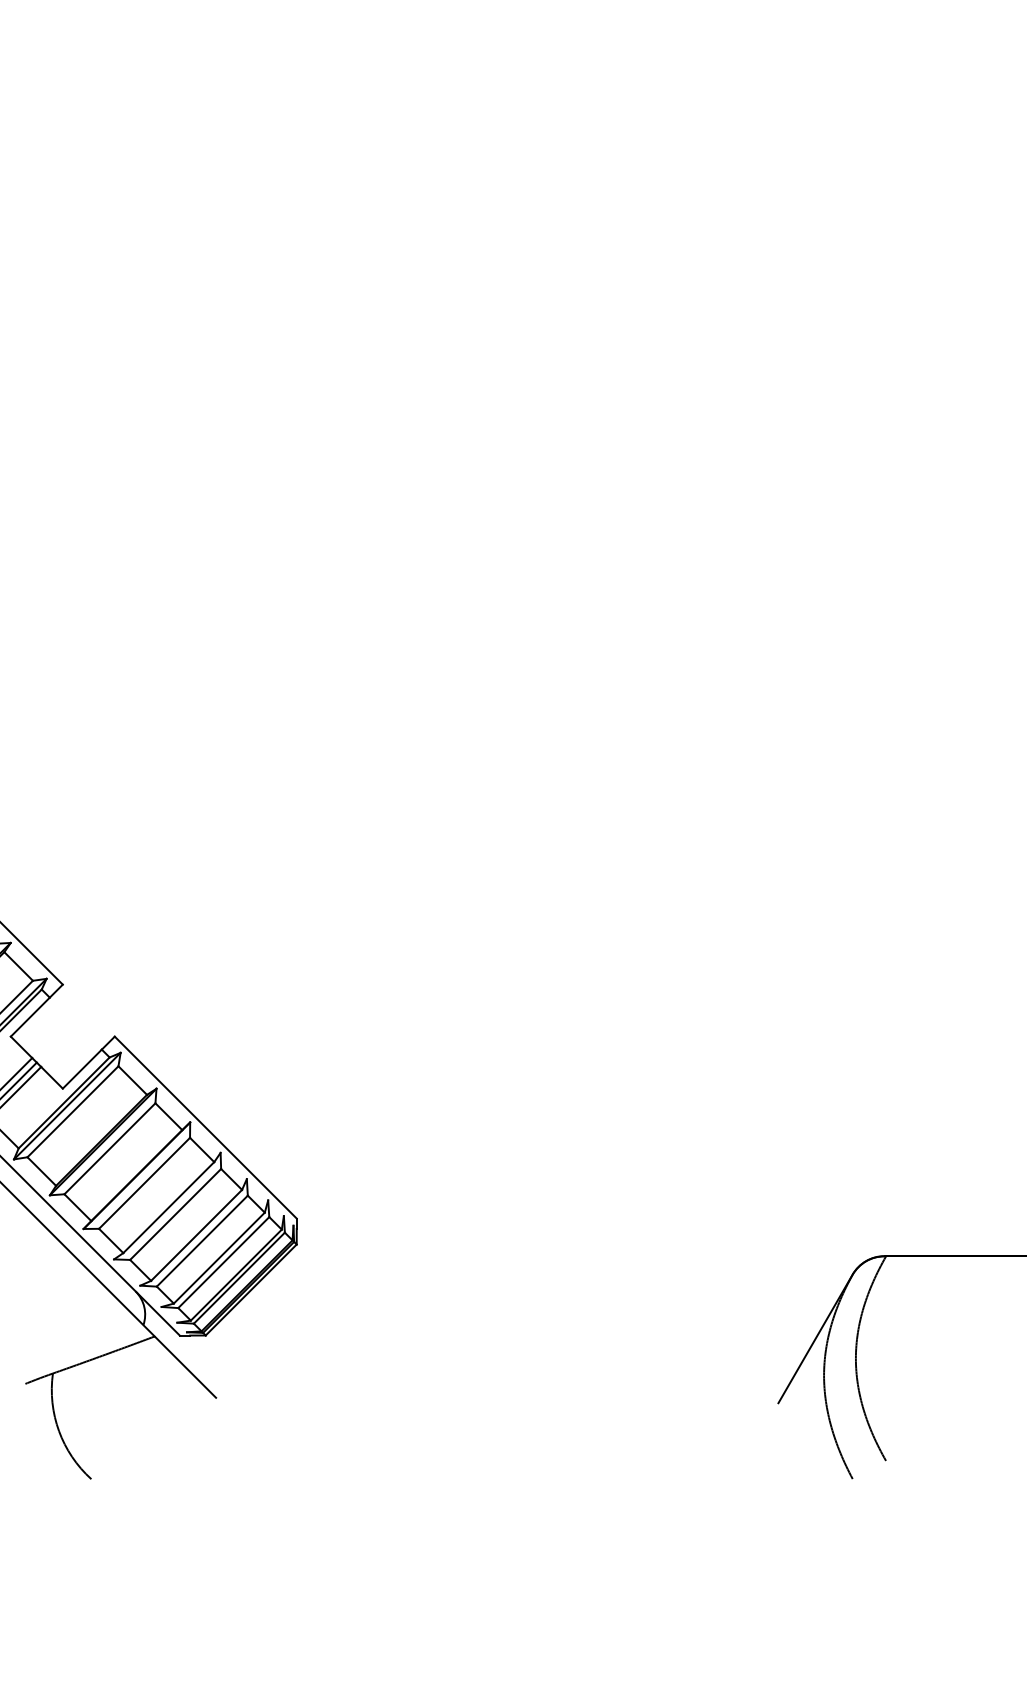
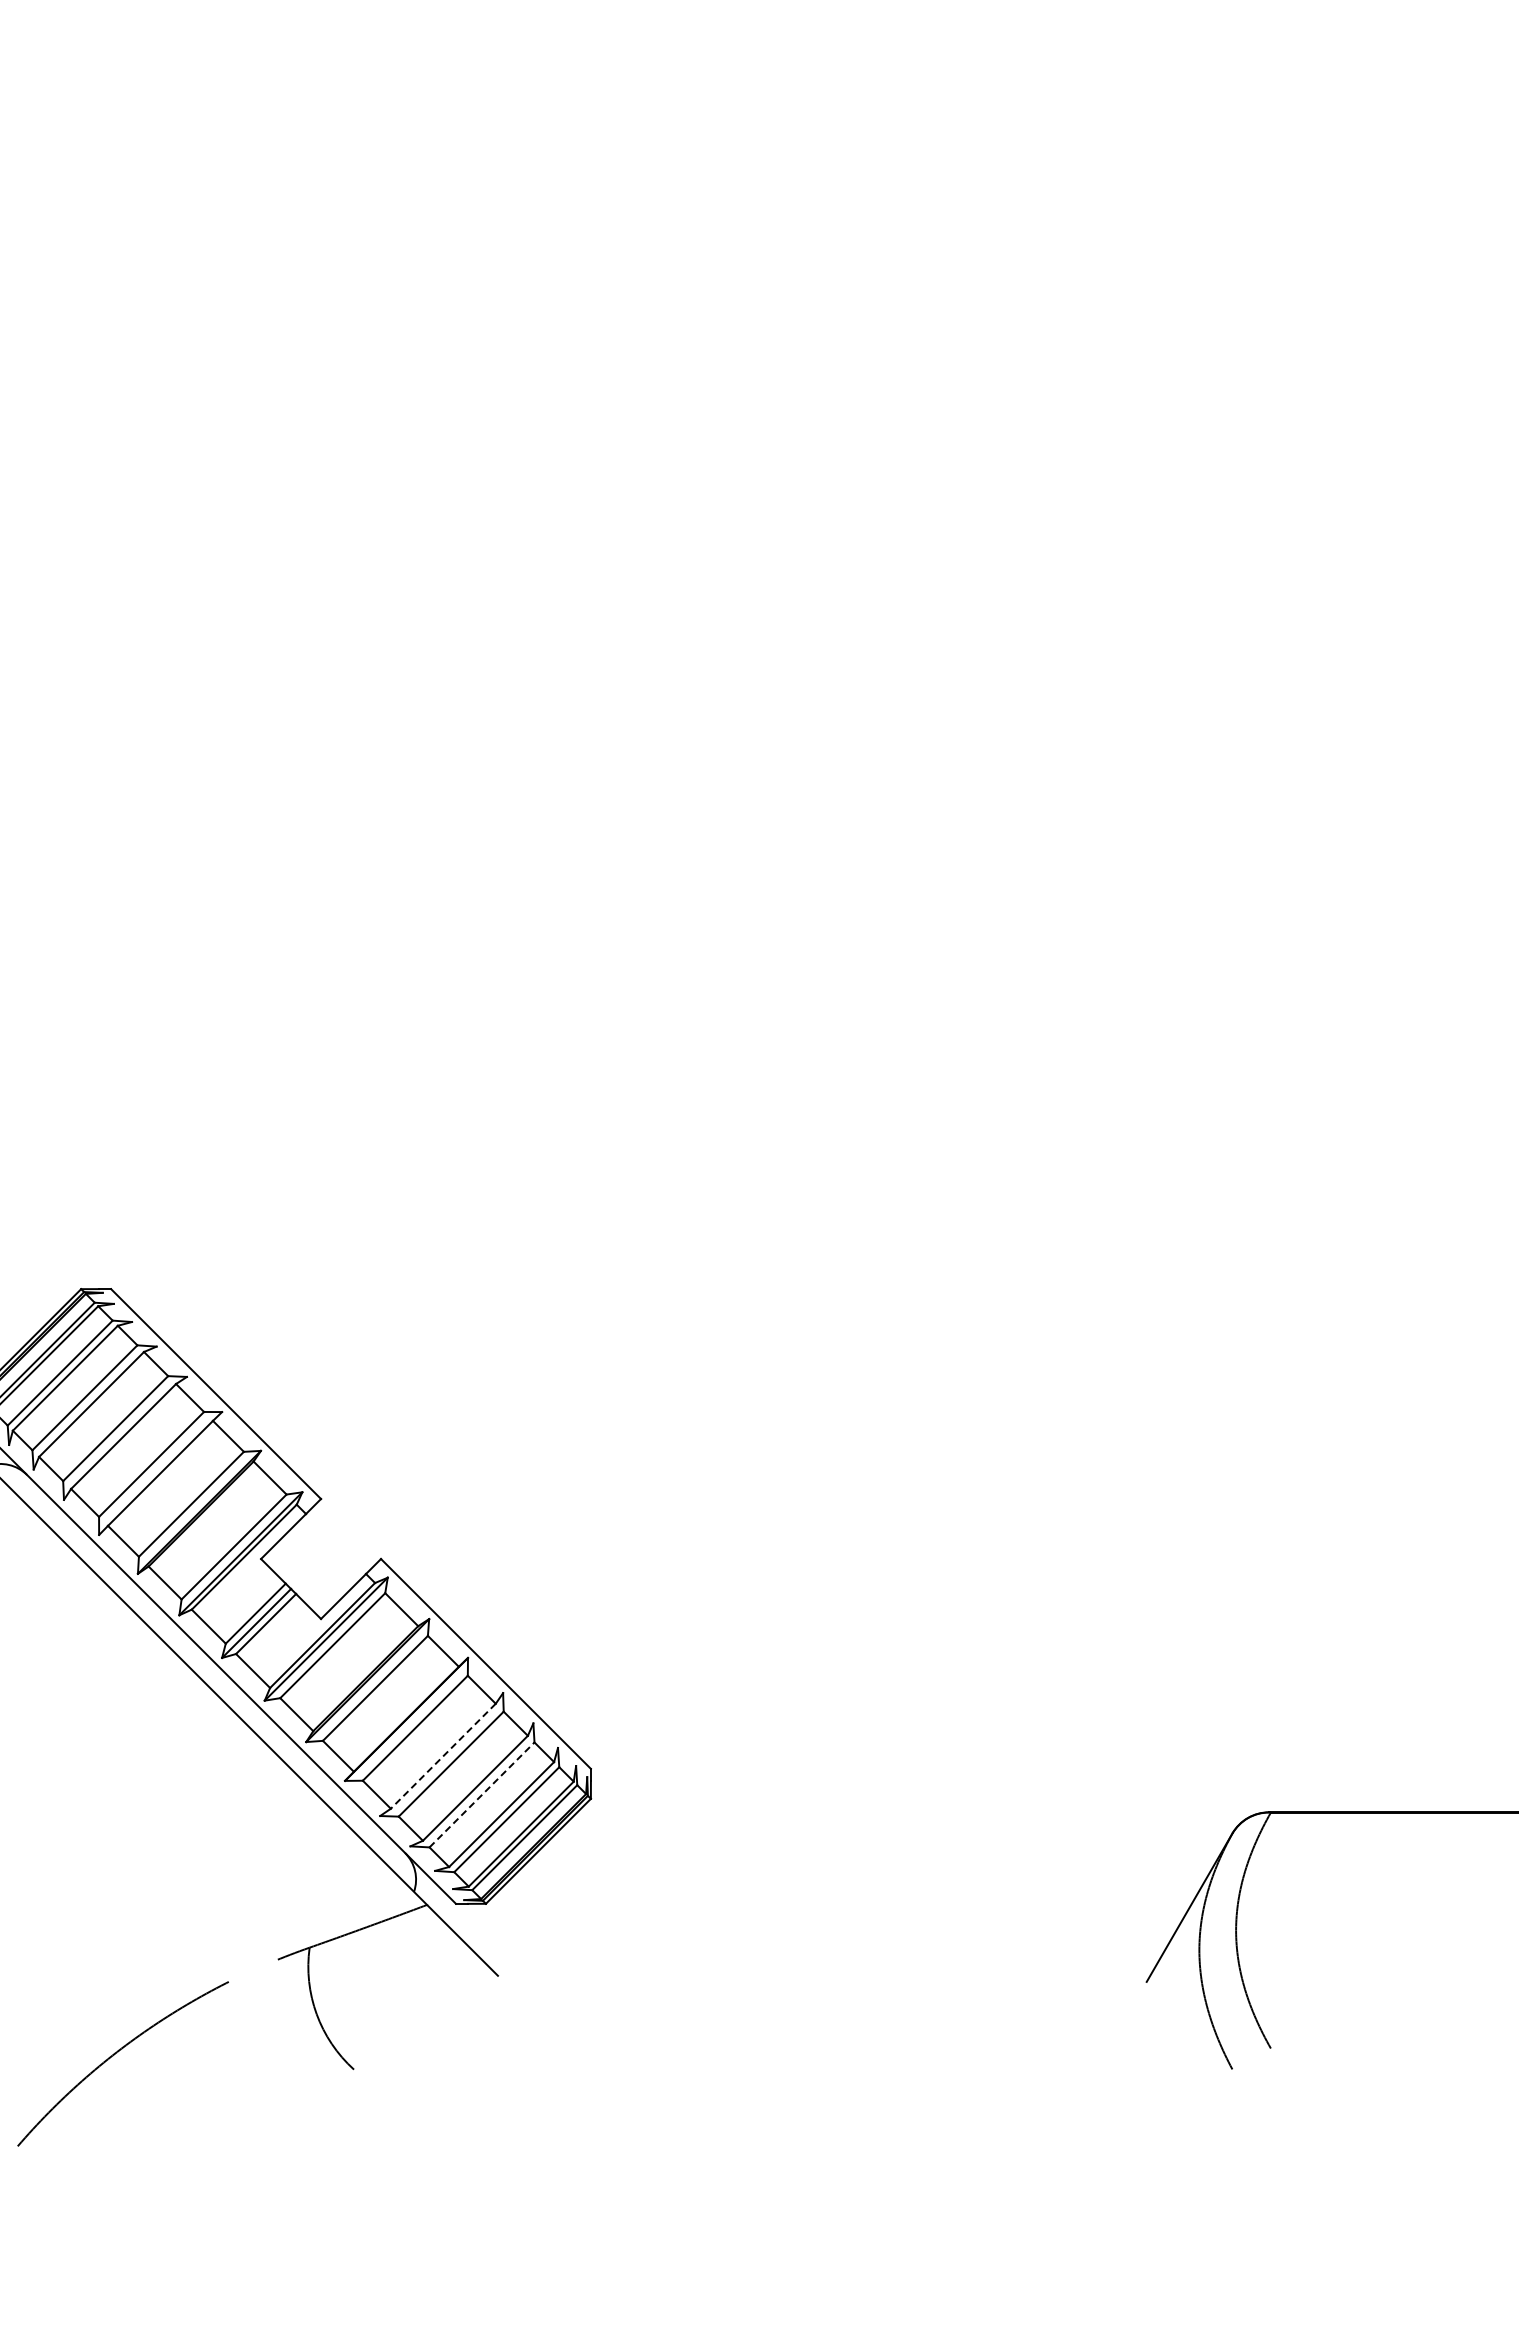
line: (168, 1207) -> (442, 1756), solid -> dashed
line: (202, 1240) -> (482, 1794), solid -> dashed

